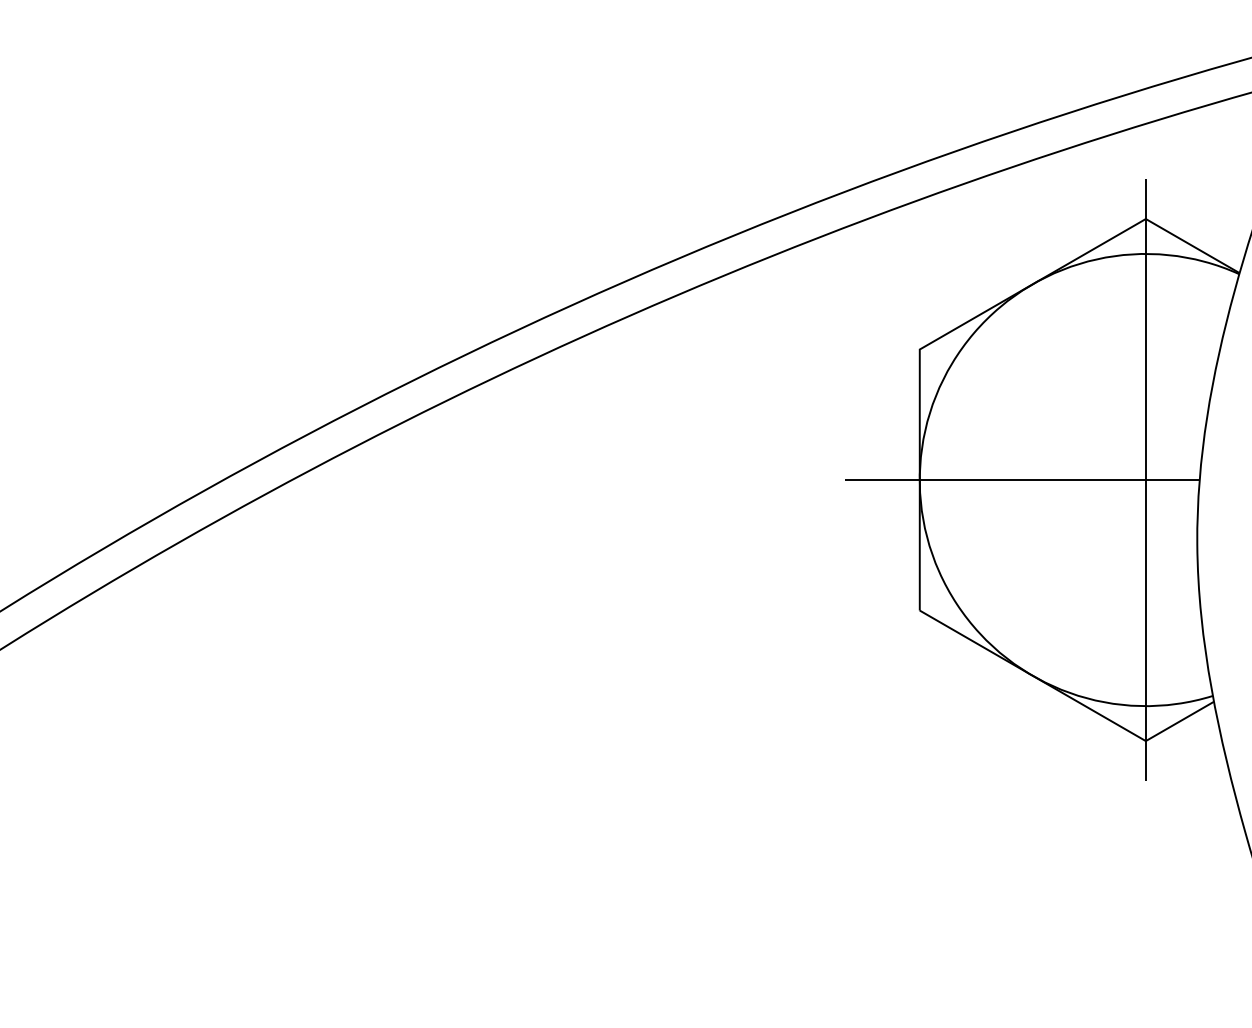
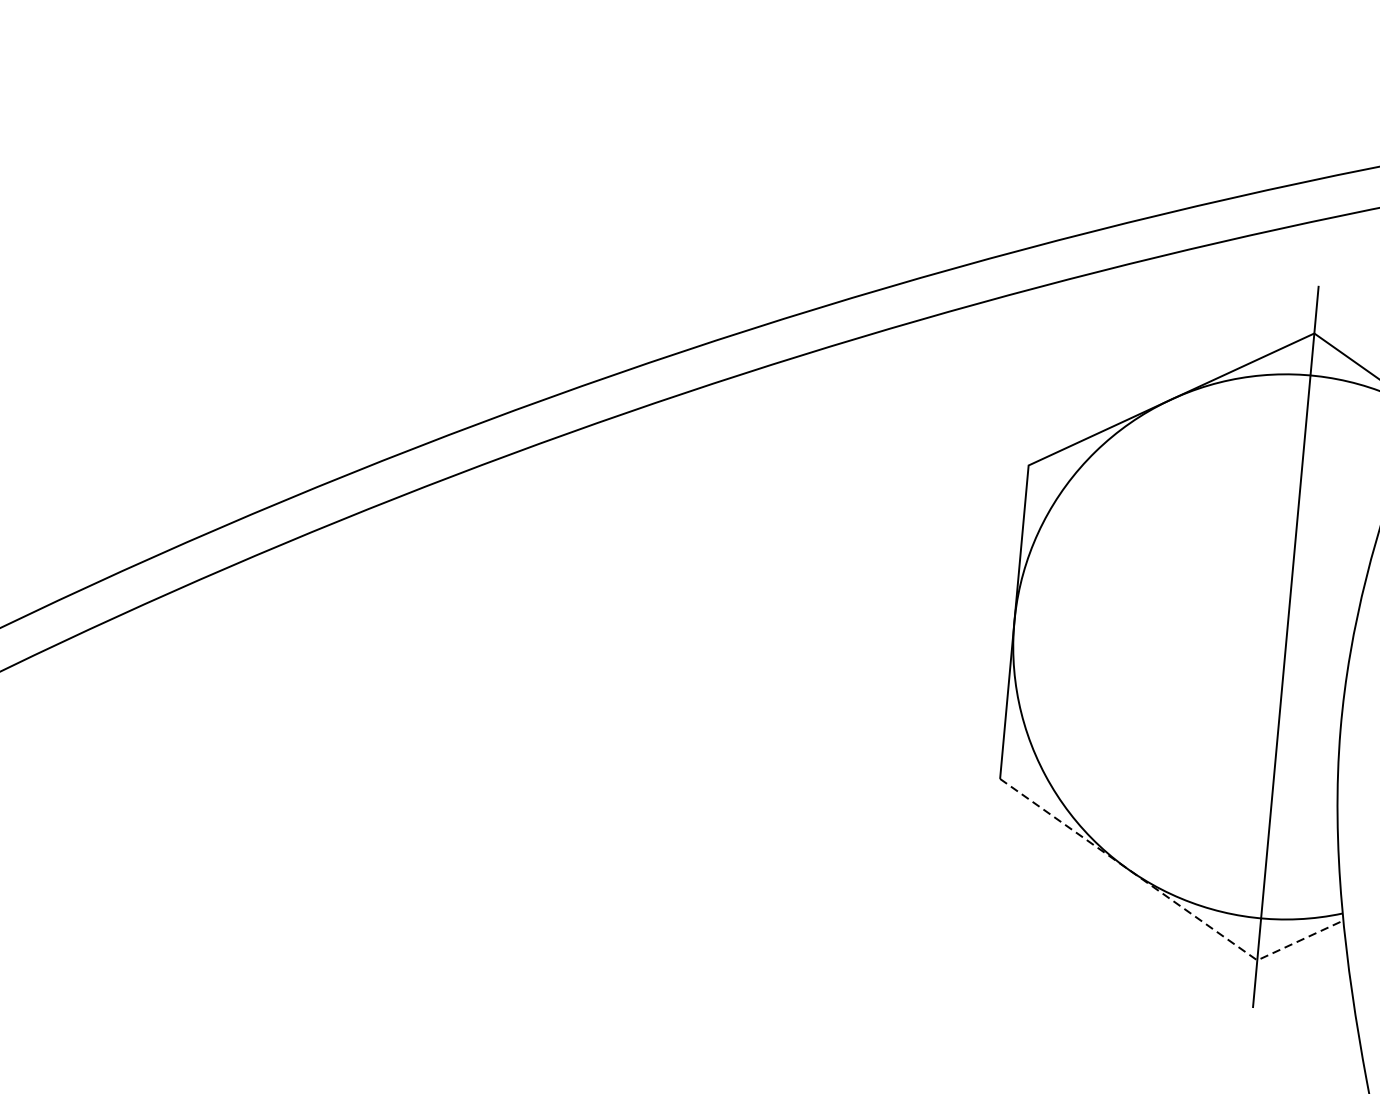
line: (1022, 480) -> (1137, 633), removed
line: (1067, 695) -> (1168, 897), solid -> dashed

